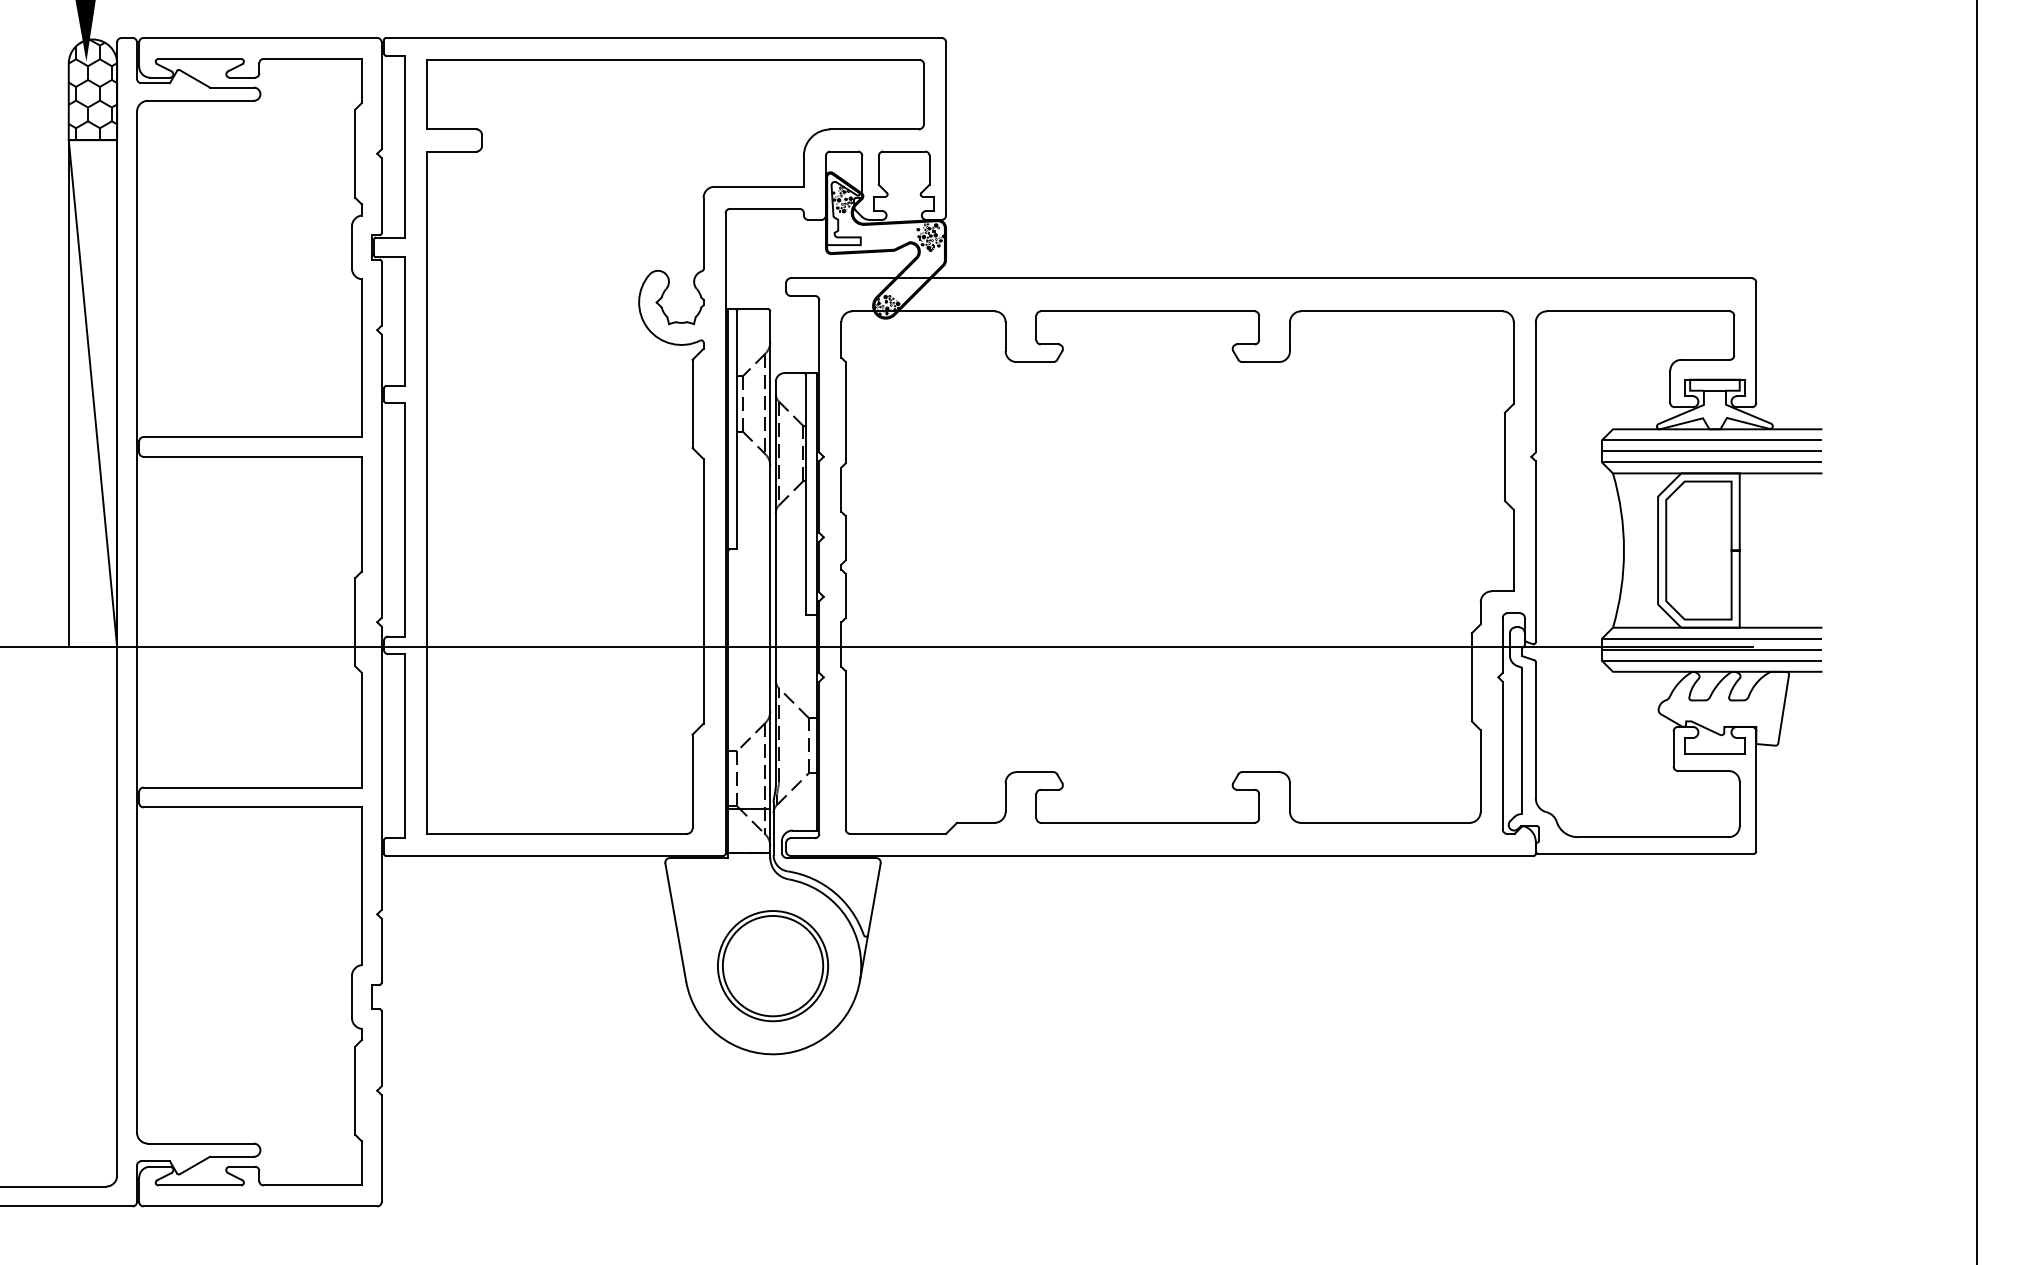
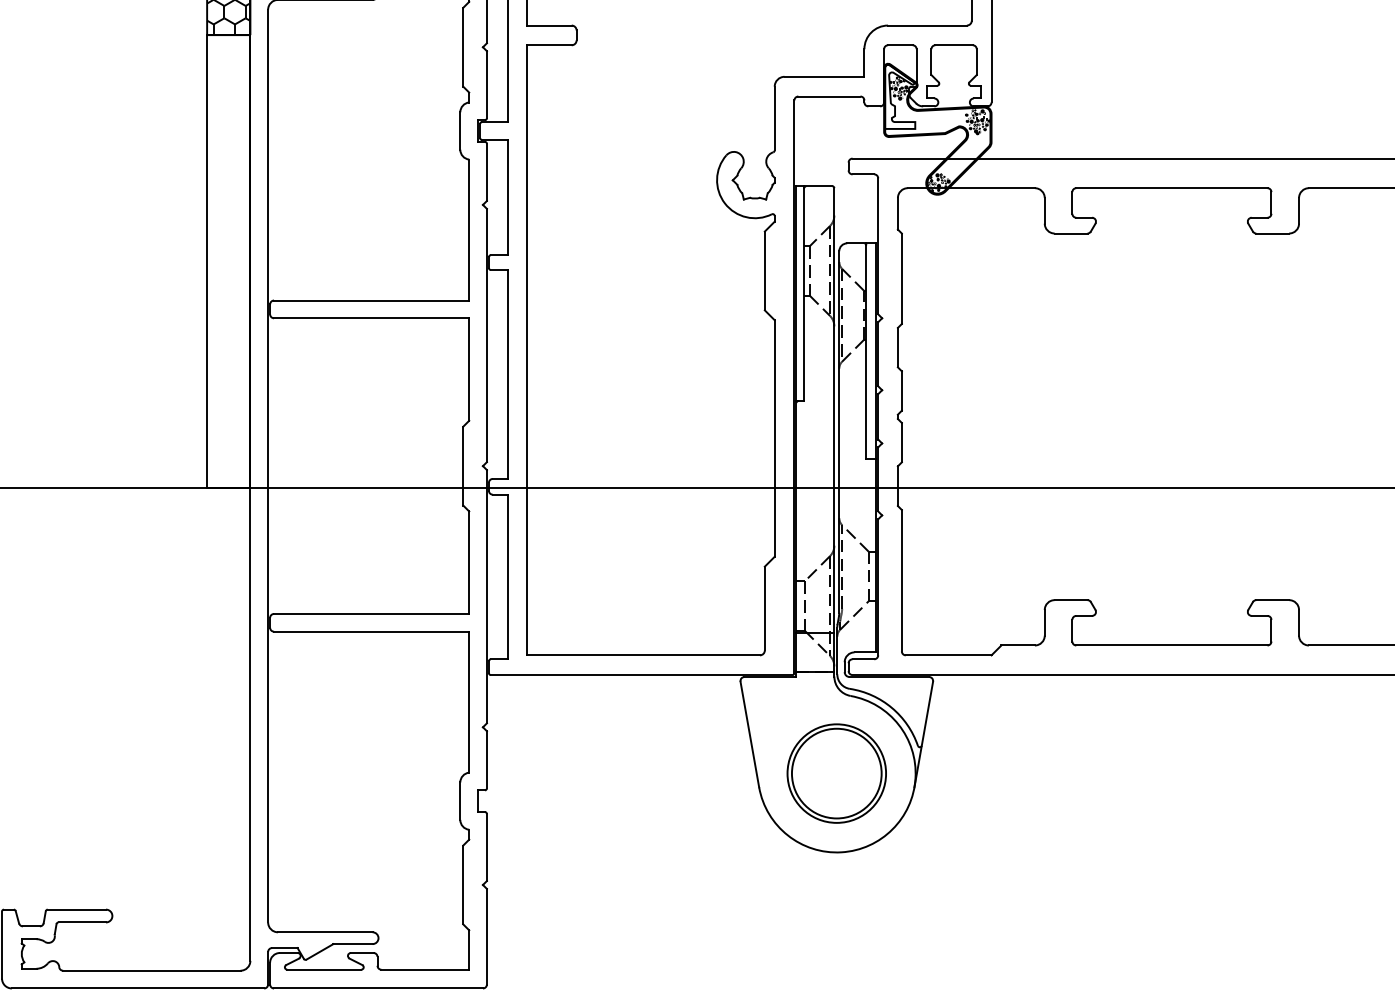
line: (92, 393) -> (228, 261), removed

